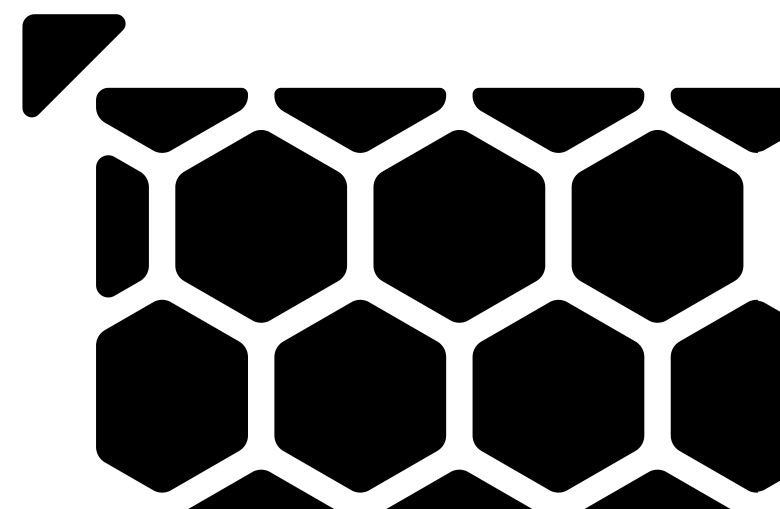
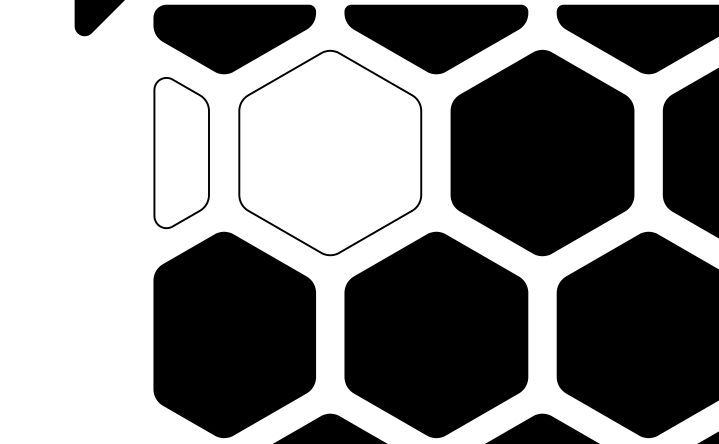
fill: (261, 225) -> (330, 152), removed
fill: (122, 226) -> (181, 153), removed

